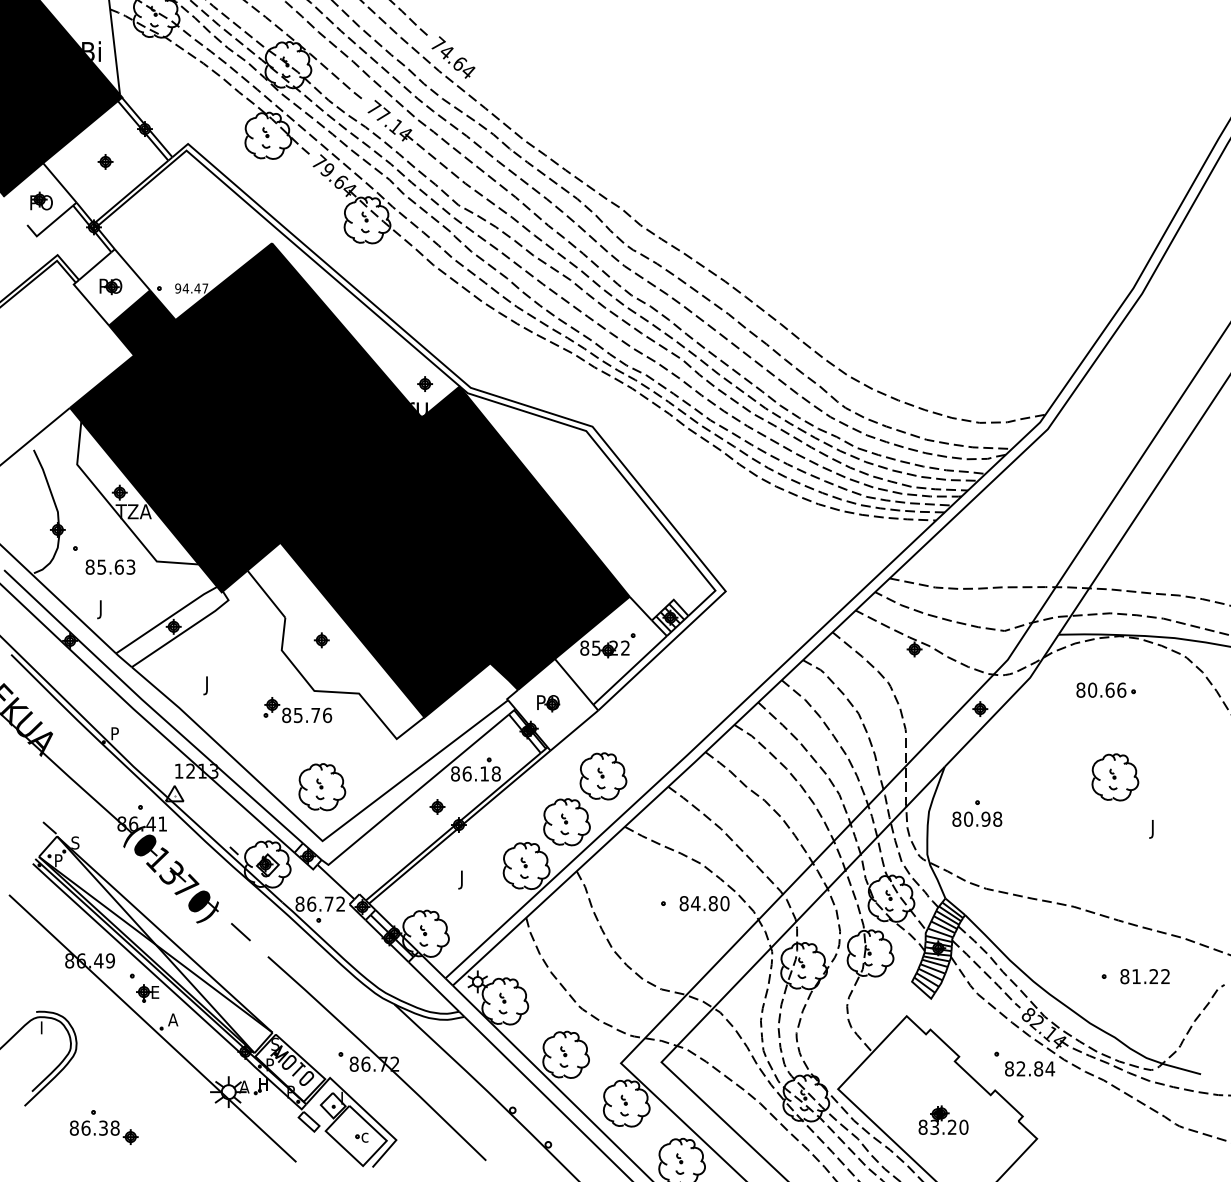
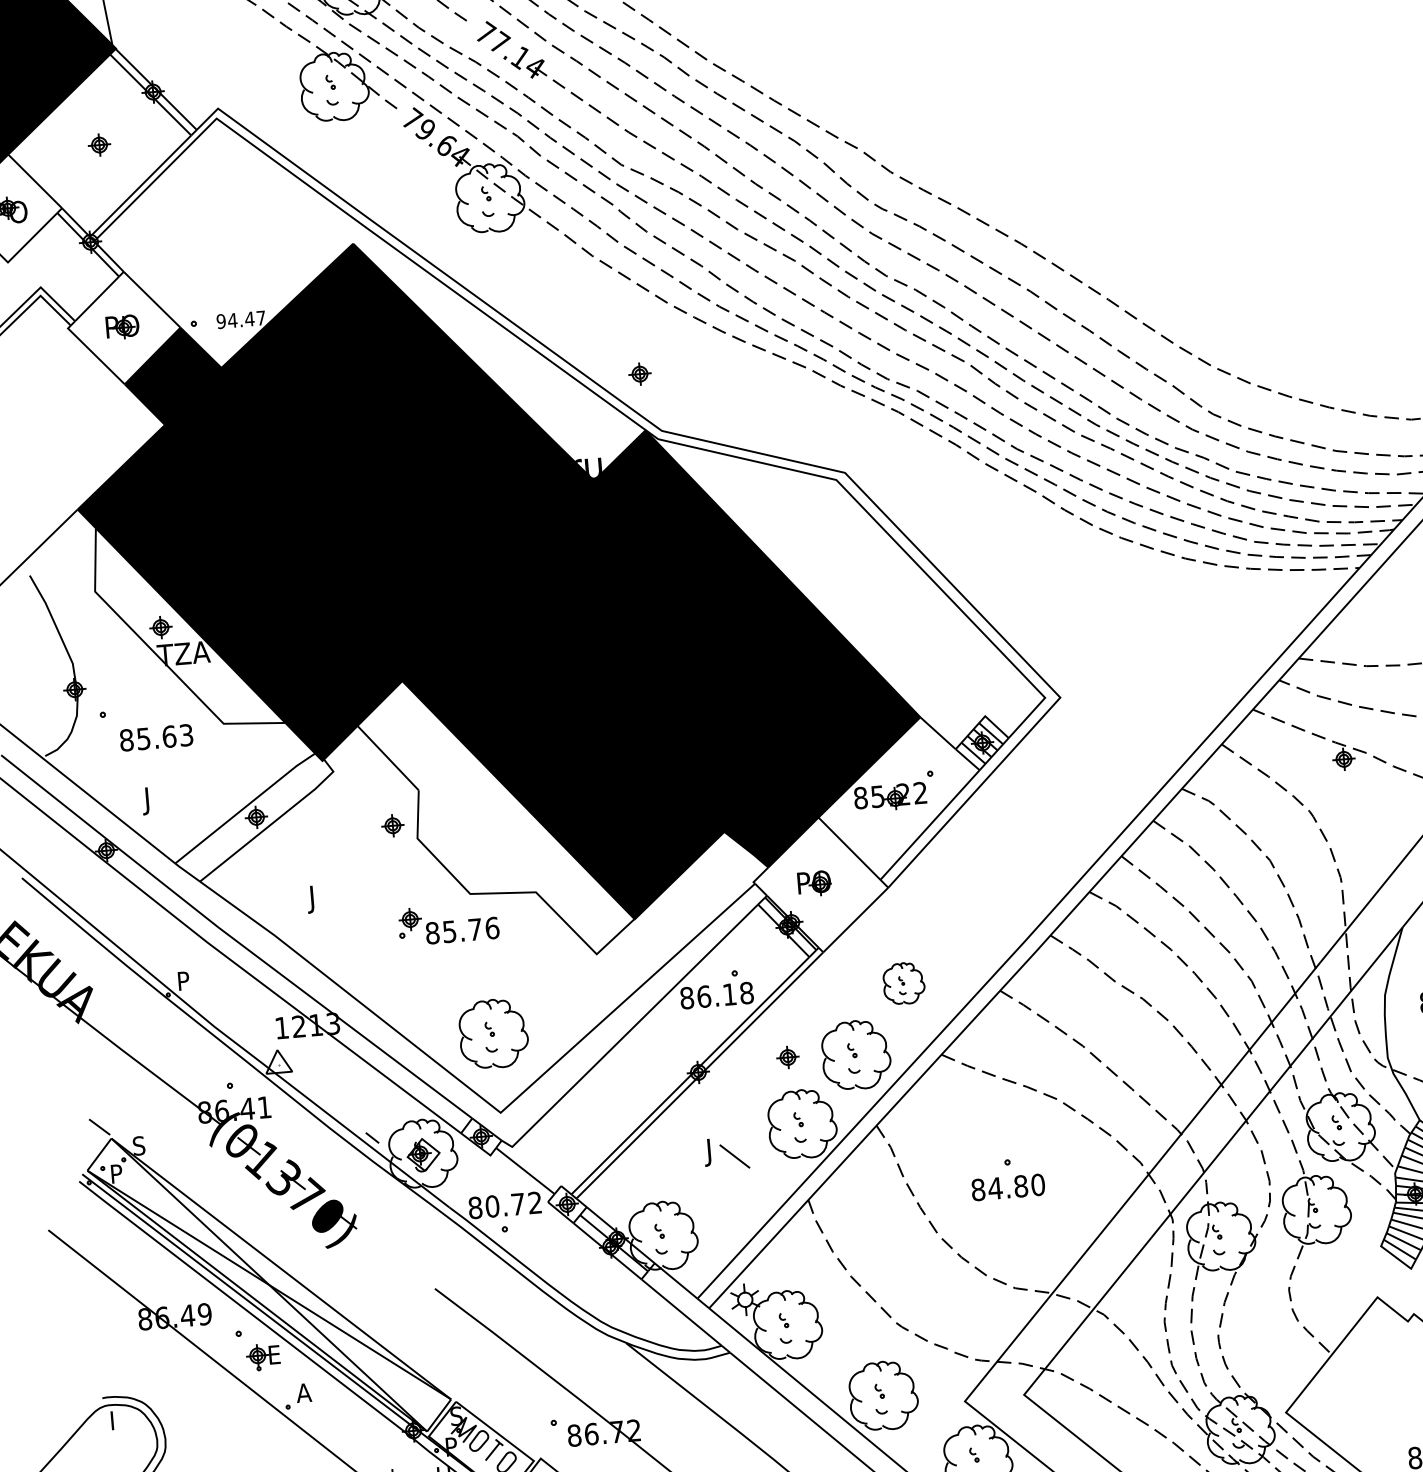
part: (424, 383) -> (639, 373), moved
part: (321, 640) -> (392, 826), moved
part: (603, 776) -> (904, 983), size x0.6
part: (437, 806) -> (787, 1056), moved
text: (311, 903) -> (492, 1205), 86.72 -> 80.72
text: (704, 903) -> (1008, 1187), moved
line: (240, 932) -> (734, 1157), moved

